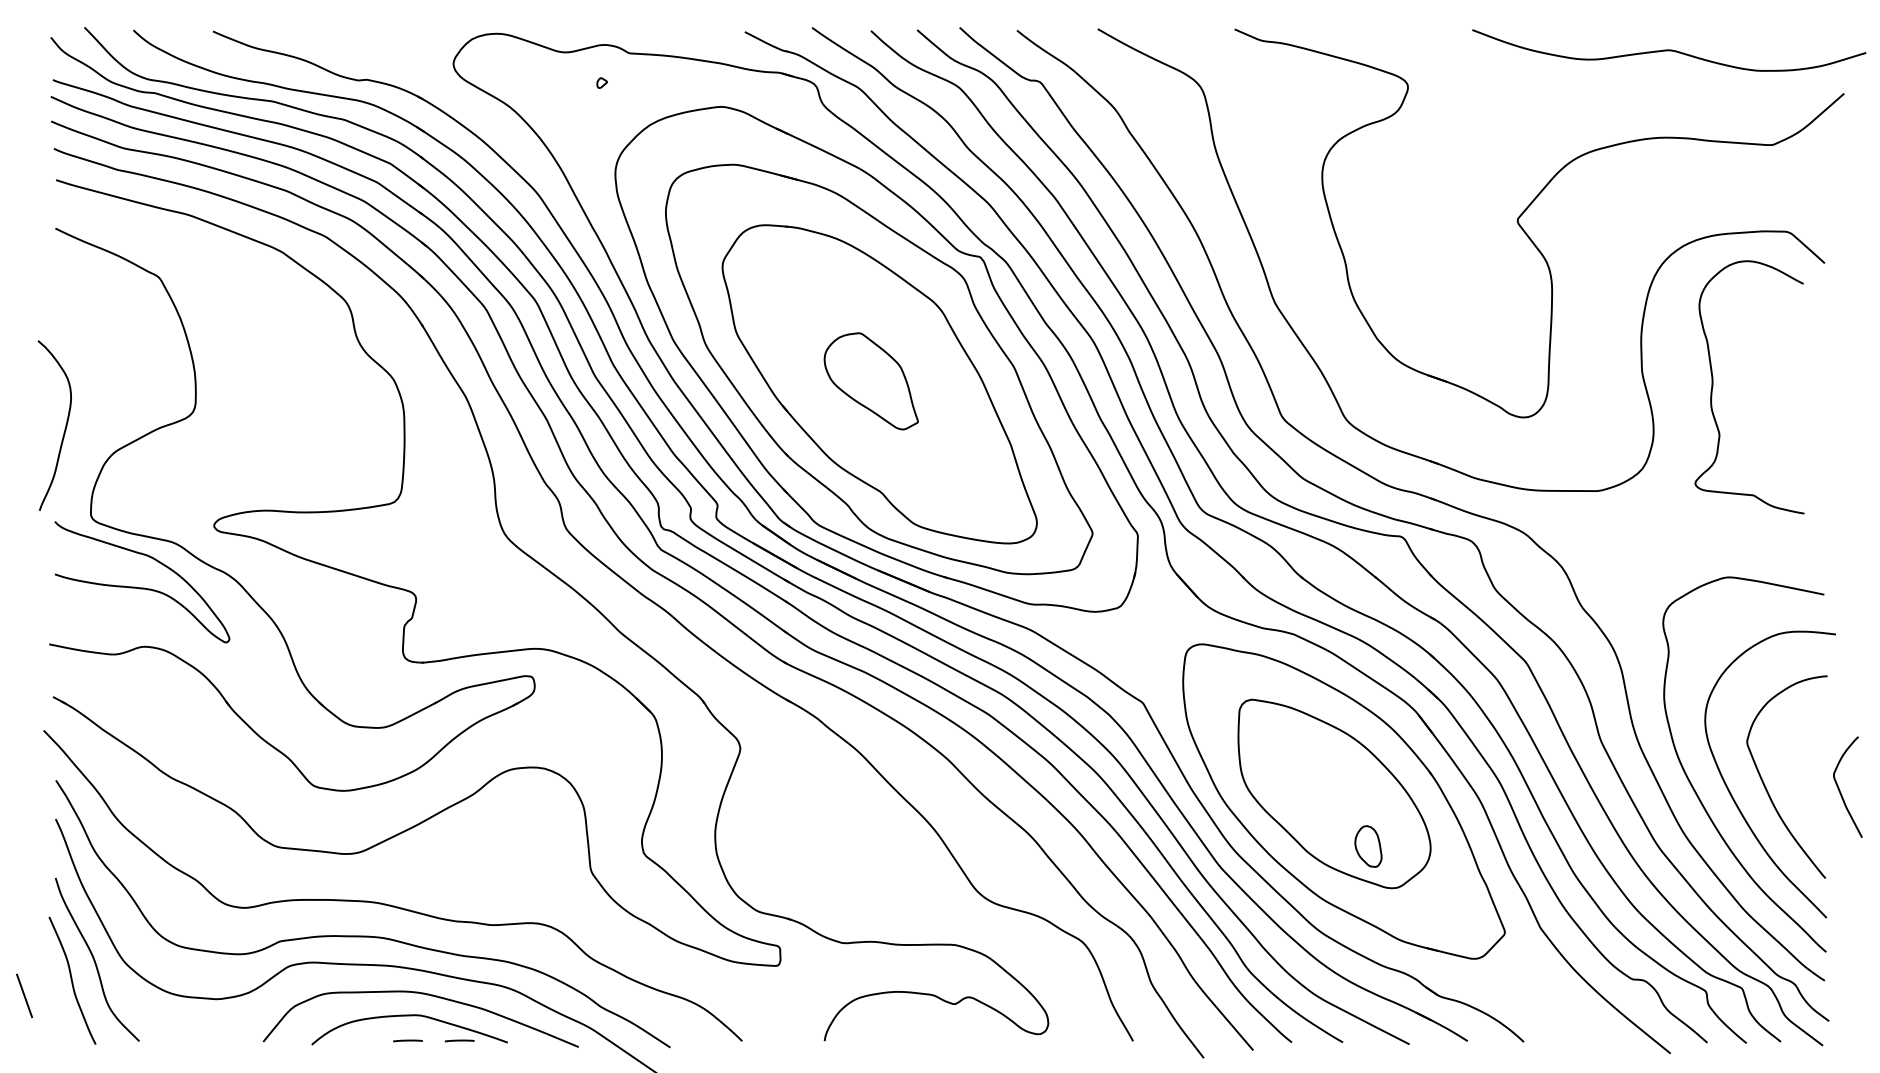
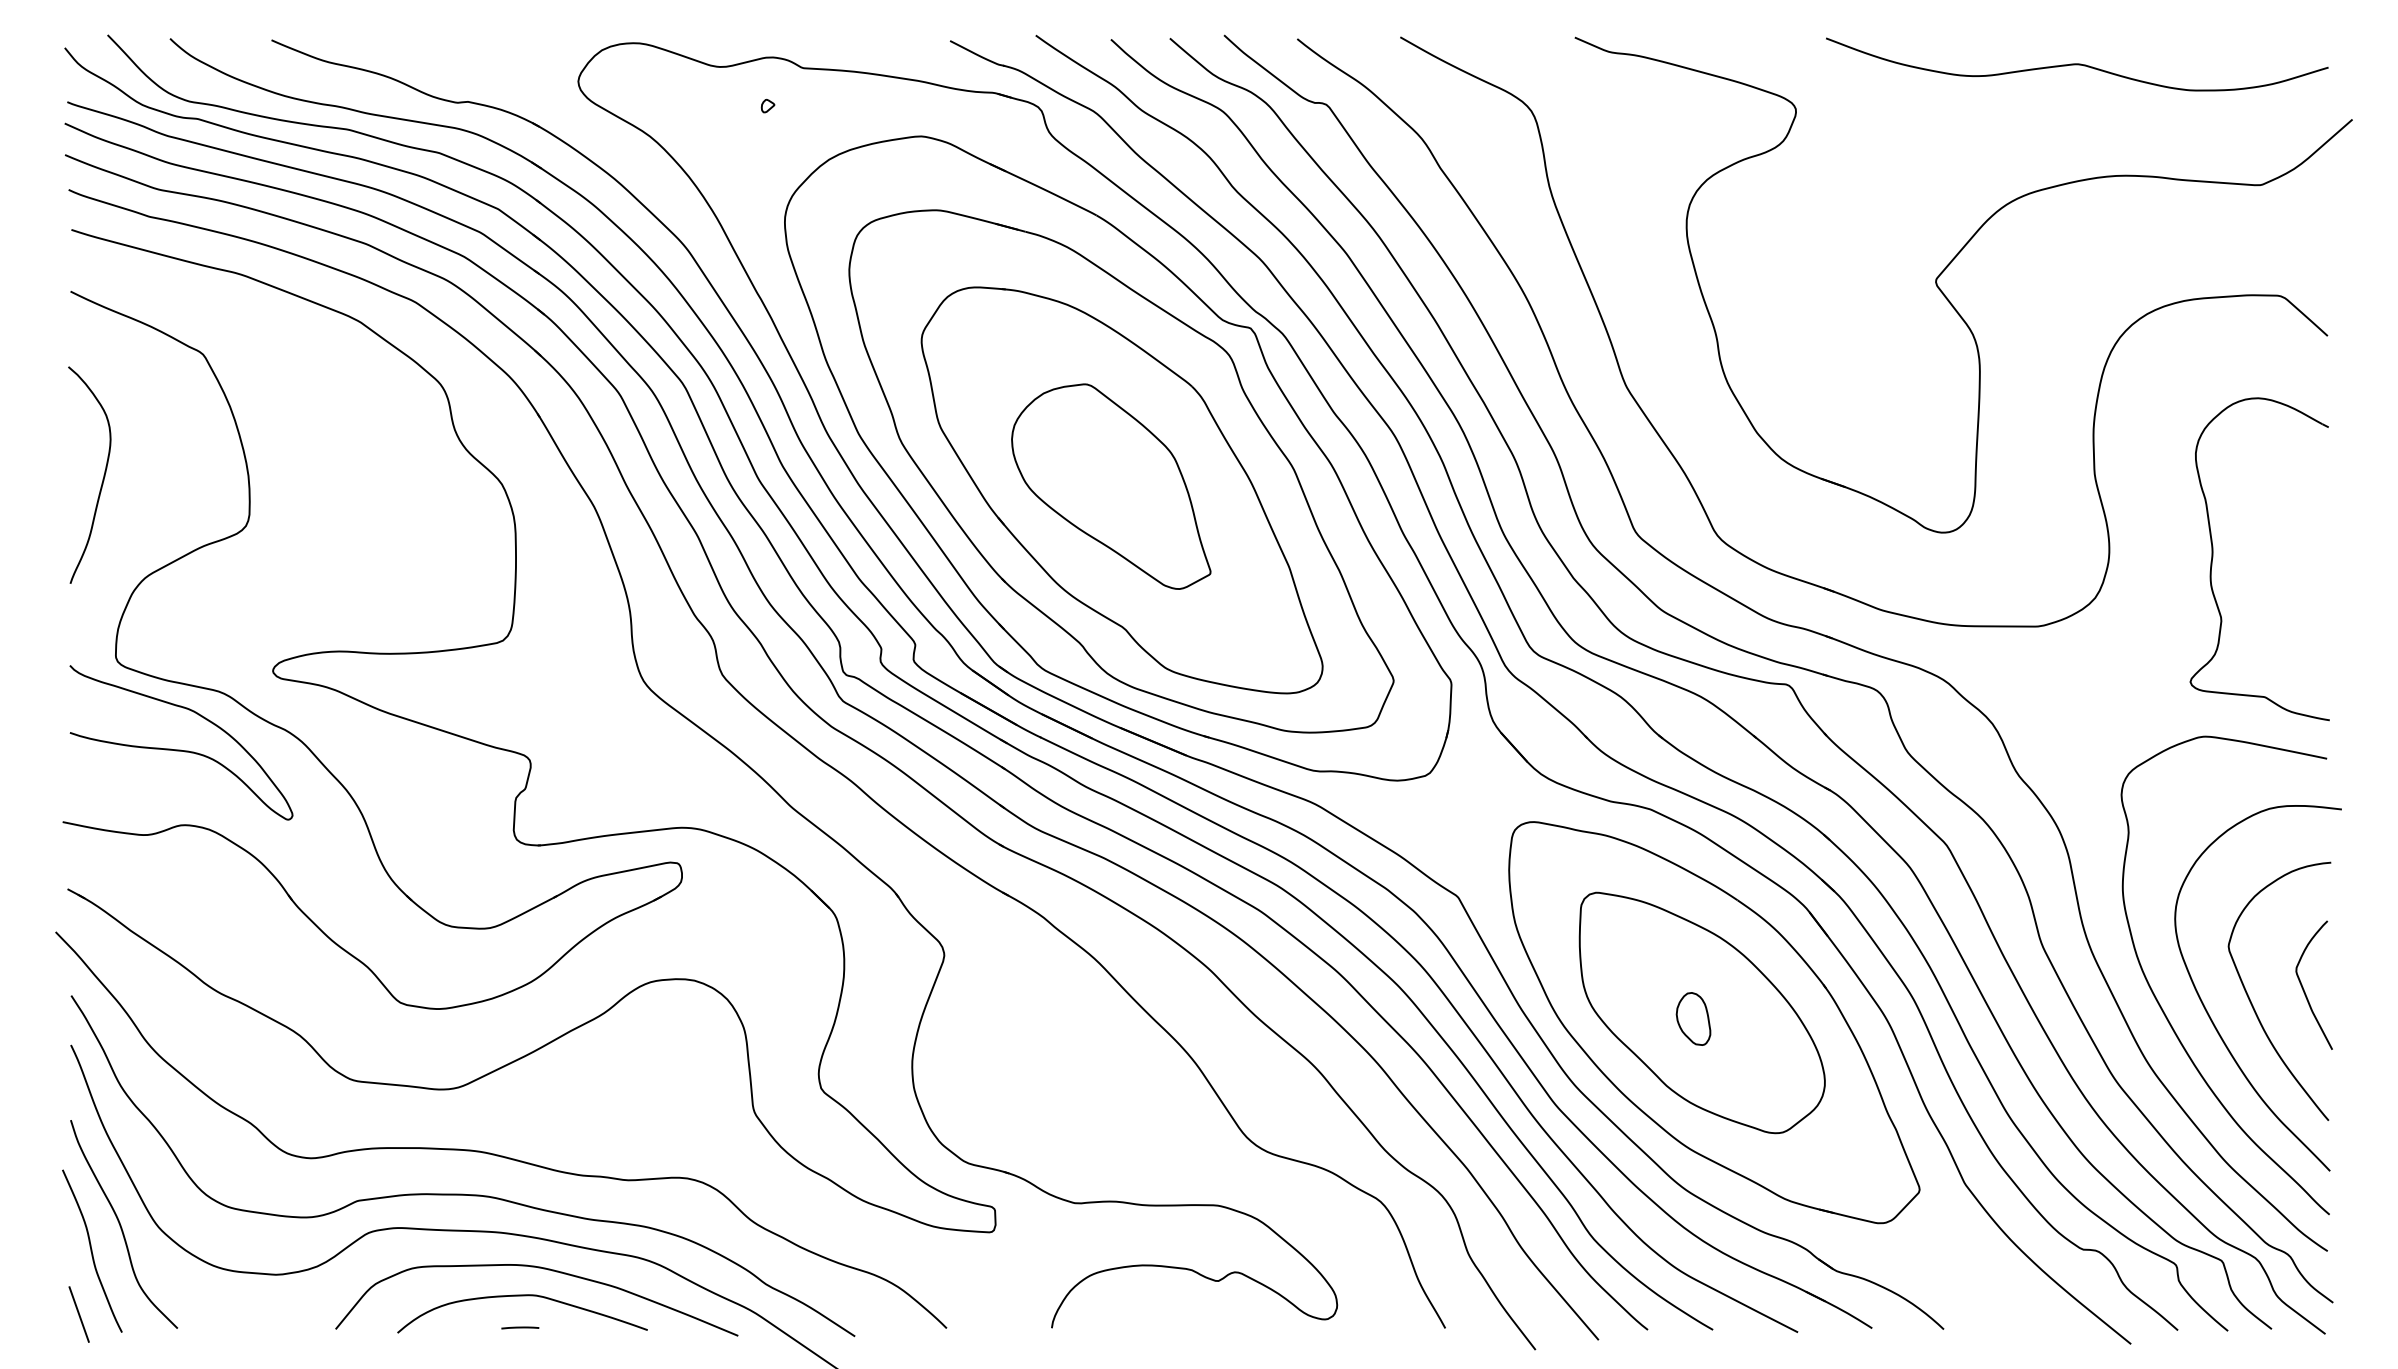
curve: (1669, 50) -> (2077, 64), moved
part: (871, 381) -> (1111, 486), size x1.67
part: (1713, 385) -> (2213, 557), moved
curve: (64, 429) -> (102, 479), moved
curve: (1840, 790) -> (2304, 989), moved
part: (1368, 846) -> (1693, 1018), moved
line: (24, 995) -> (78, 1314), moved
line: (459, 1040) -> (586, 1327), removed

